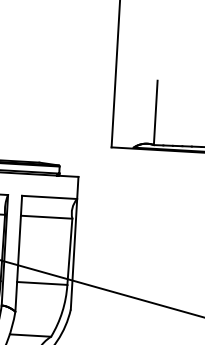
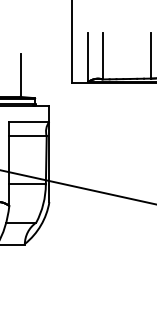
line: (136, 113) -> (88, 57), added
line: (41, 133) -> (20, 75), added

